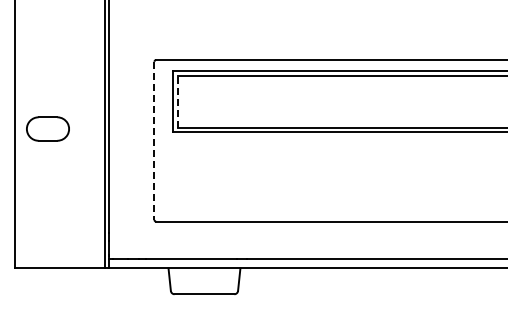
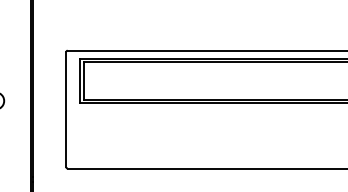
line: (178, 101) -> (83, 80), dashed -> solid
line: (154, 141) -> (66, 110), dashed -> solid

